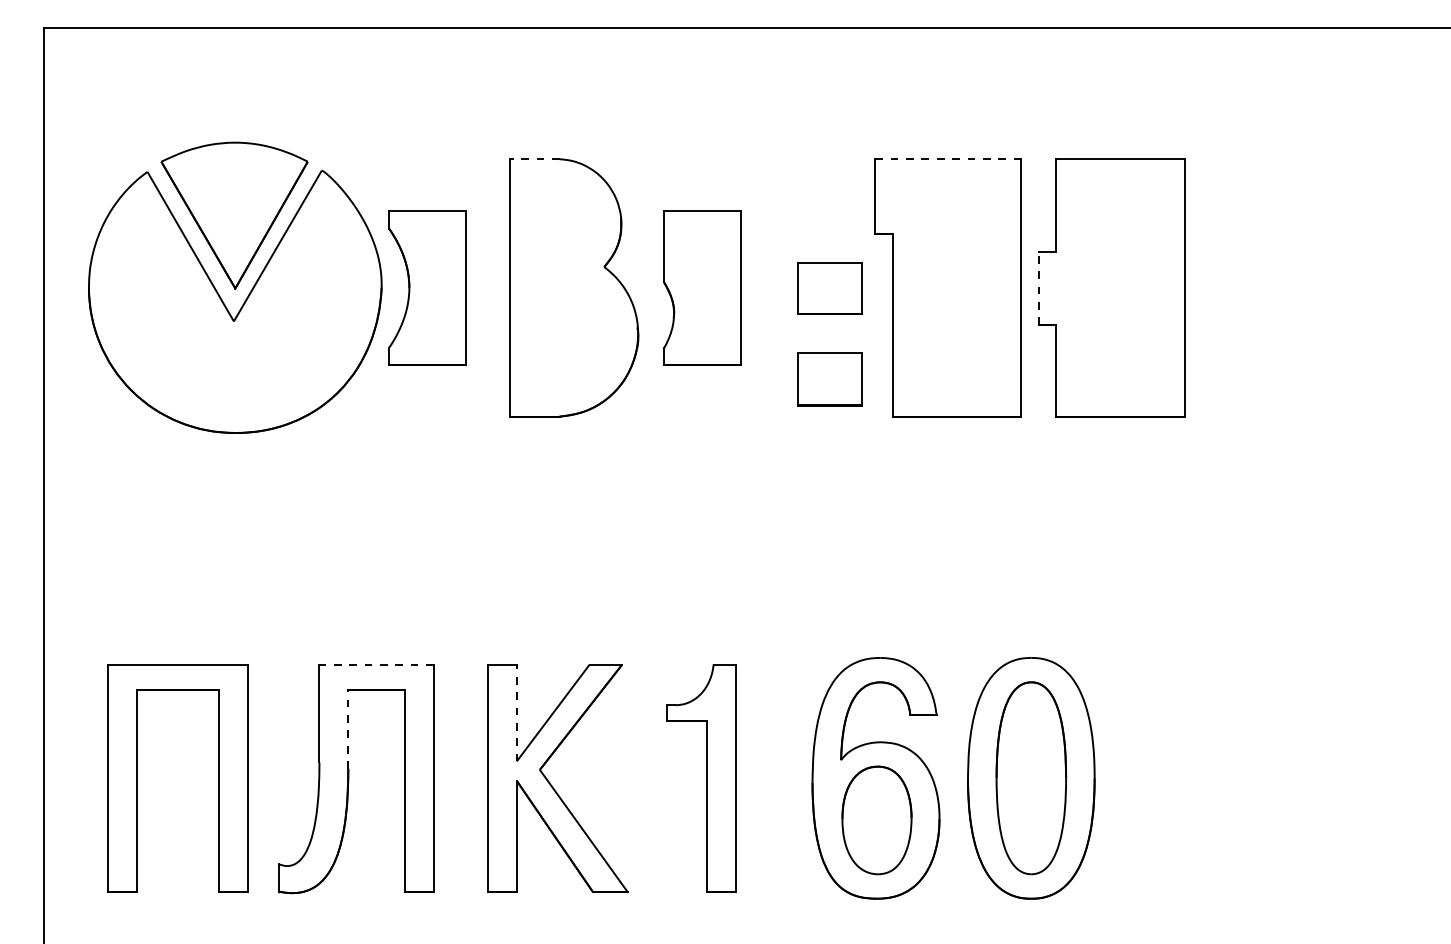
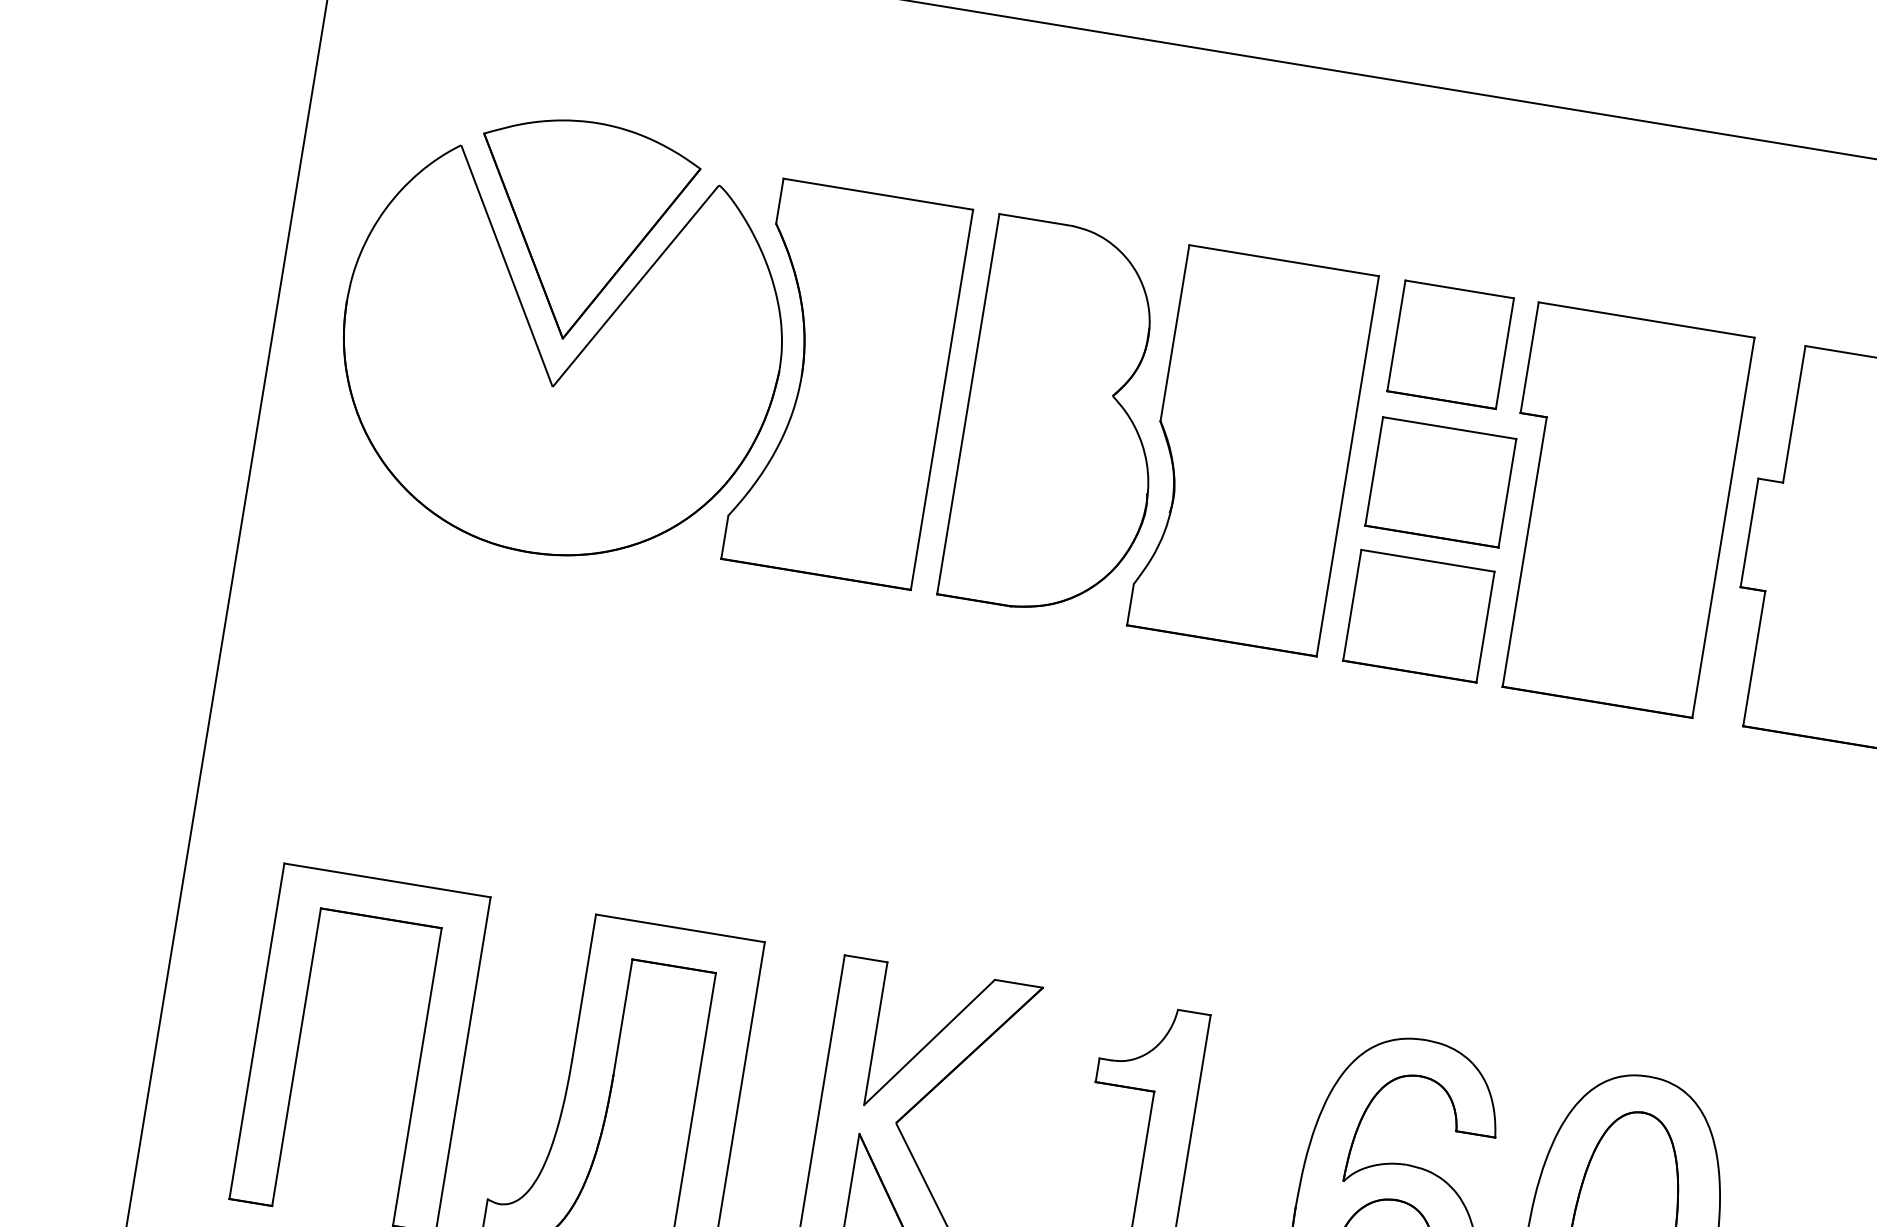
line: (534, 159) -> (1035, 220), dashed -> solid
line: (947, 159) -> (1645, 320), dashed -> solid
part: (821, 196) -> (1450, 344), added
part: (427, 287) -> (846, 383), size x1.67
part: (702, 287) -> (1252, 450), size x1.67
part: (829, 288) -> (1440, 482), size x1.43
line: (1038, 288) -> (1748, 532), dashed -> solid
part: (829, 379) -> (1418, 616), size x1.43
line: (376, 664) -> (680, 928), dashed -> solid
line: (516, 712) -> (875, 1032), dashed -> solid
line: (348, 729) -> (623, 1017), dashed -> solid

